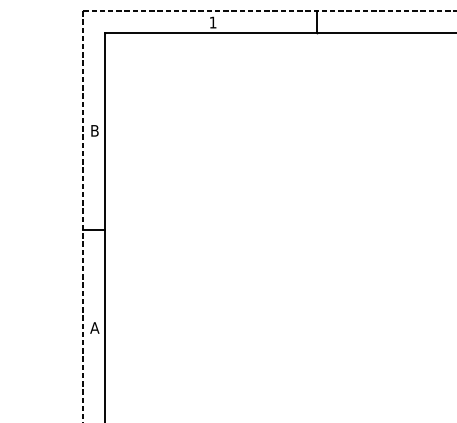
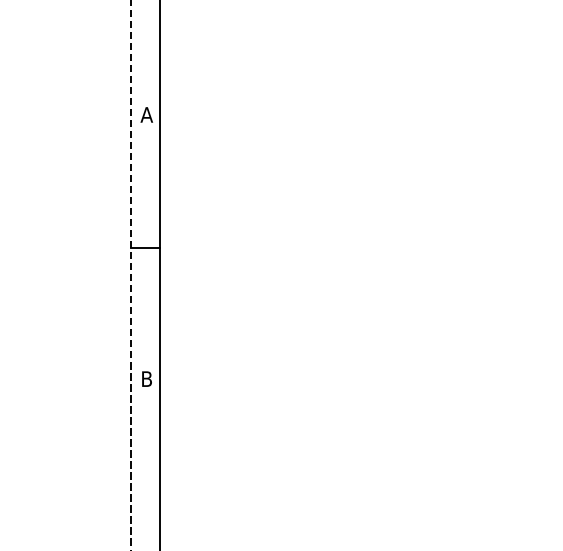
text: (94, 130) -> (146, 114), B -> A
text: (94, 327) -> (146, 378), A -> B

